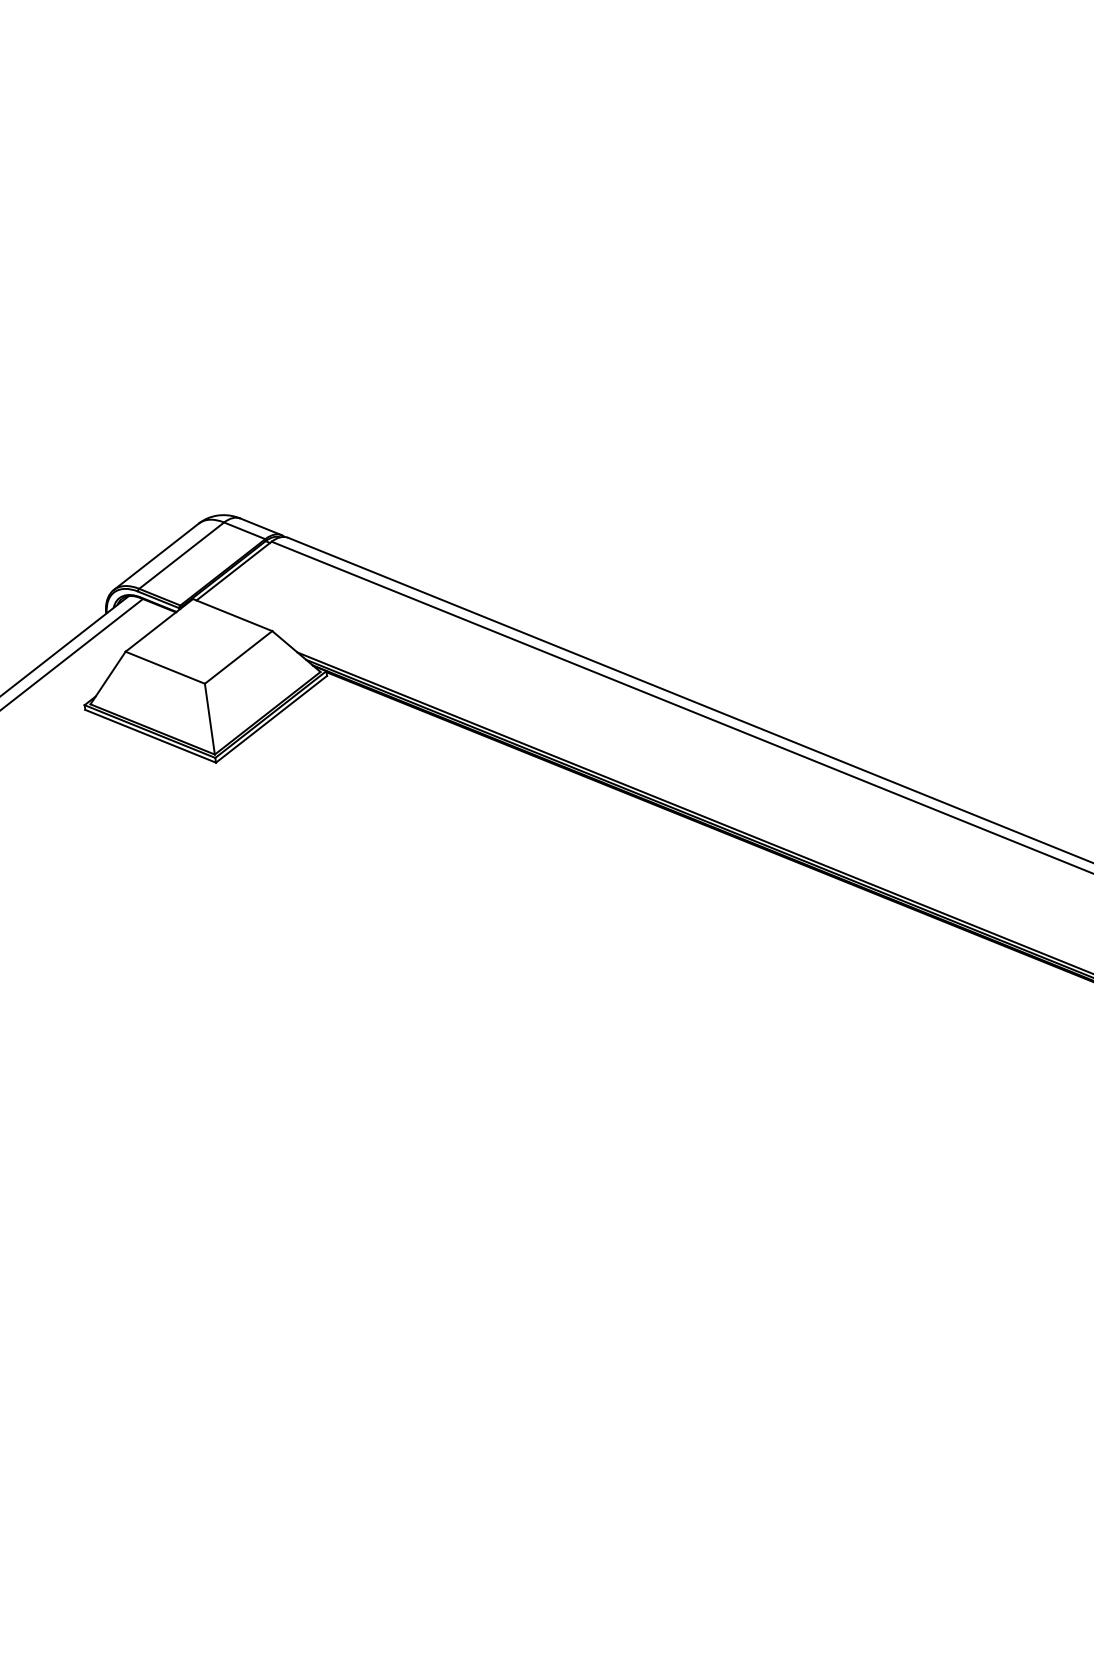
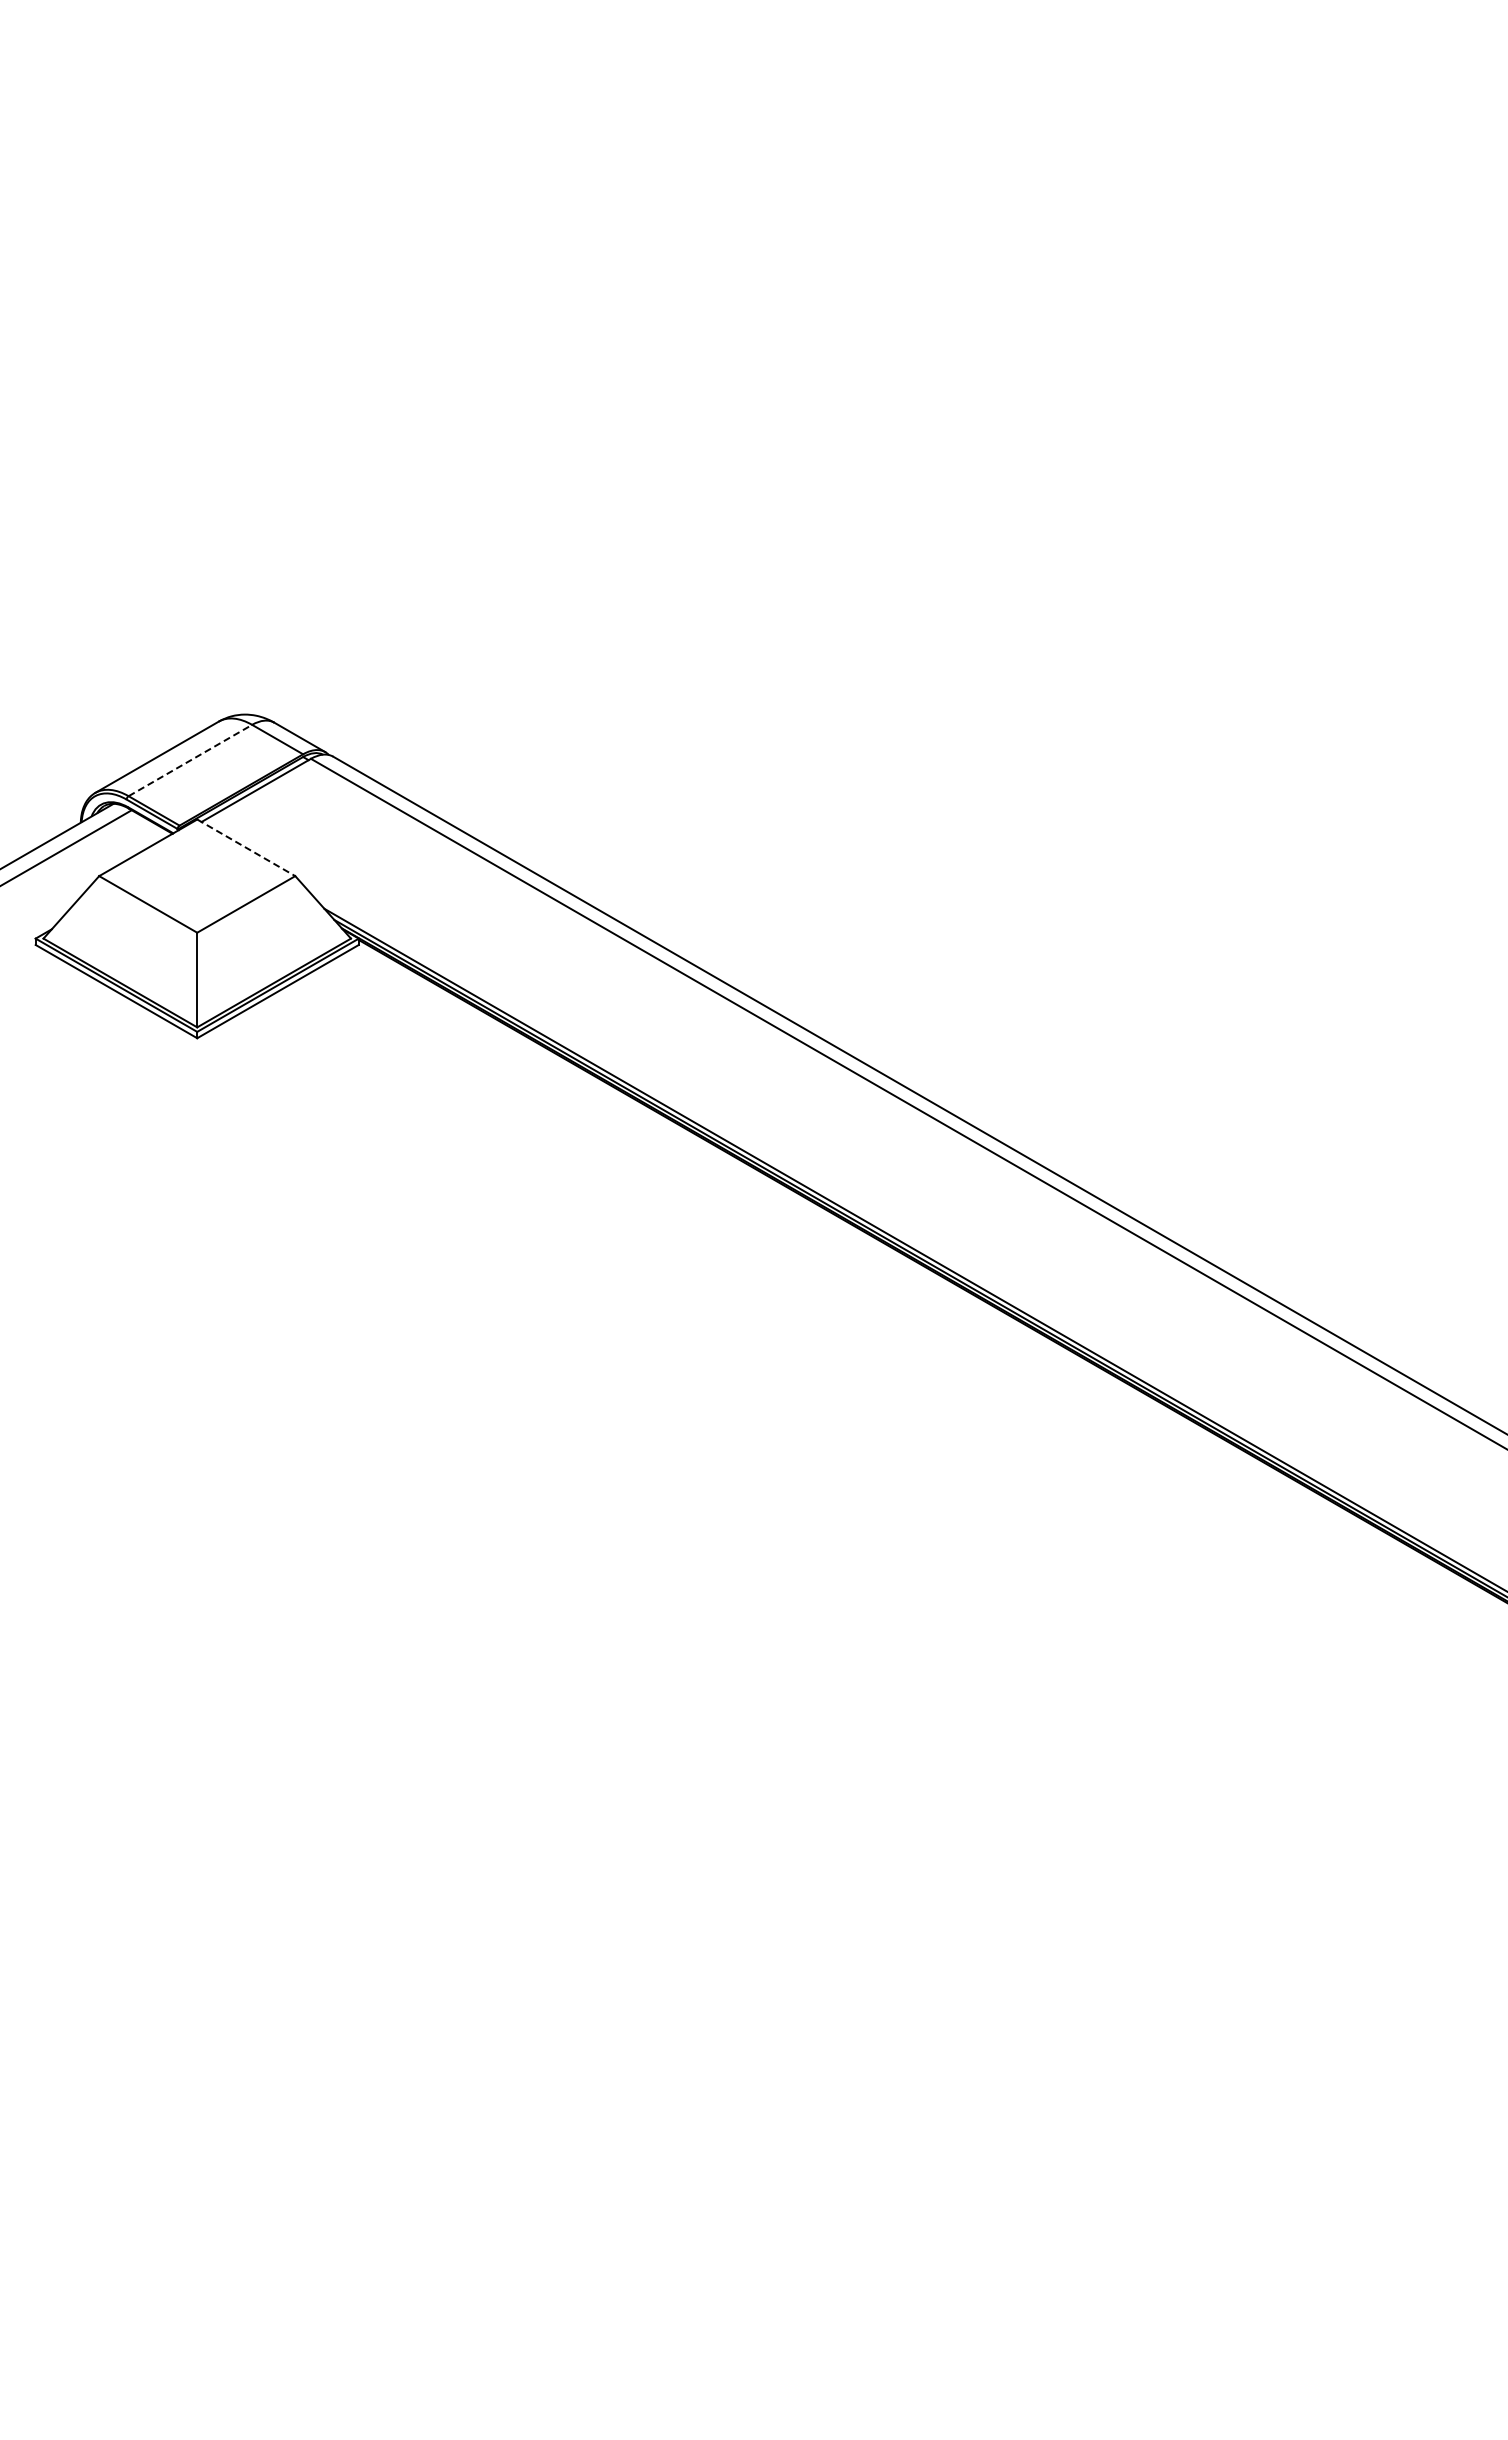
line: (181, 555) -> (190, 760), solid -> dashed
line: (232, 614) -> (246, 847), solid -> dashed

